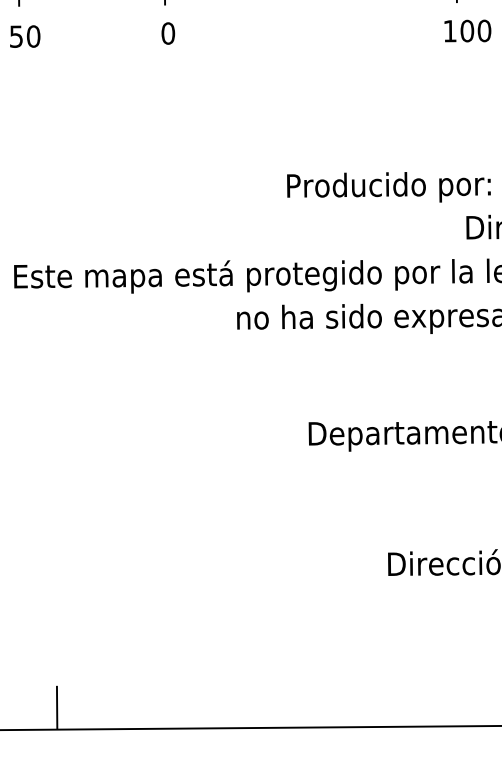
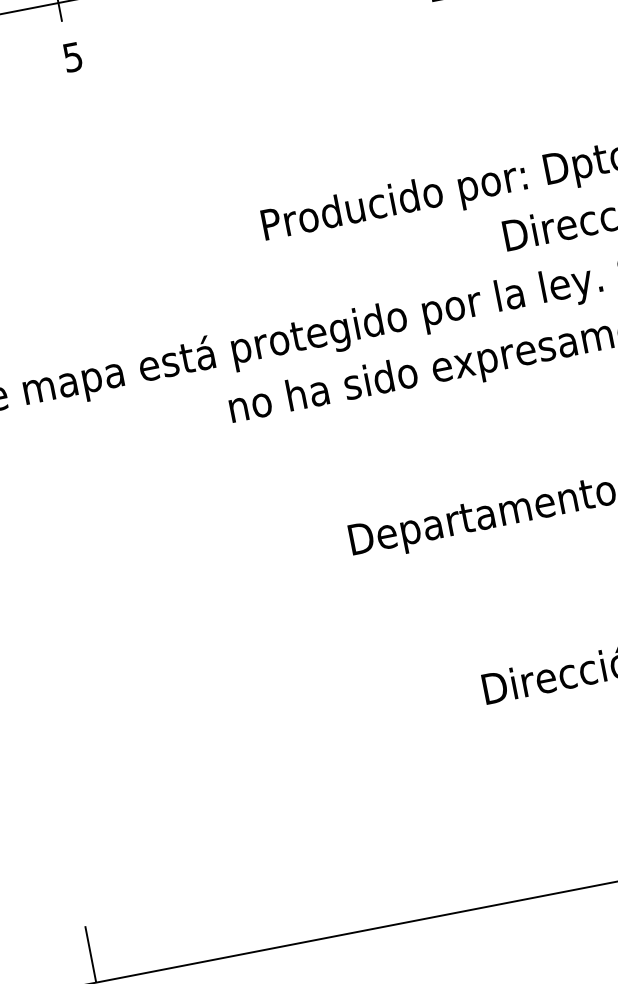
text: (168, 33) -> (73, 57), 0 -> 5

